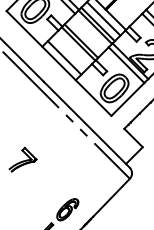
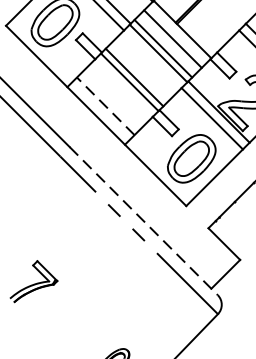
line: (64, 57) -> (105, 105), solid -> dashed
line: (86, 124) -> (143, 220), solid -> dashed

